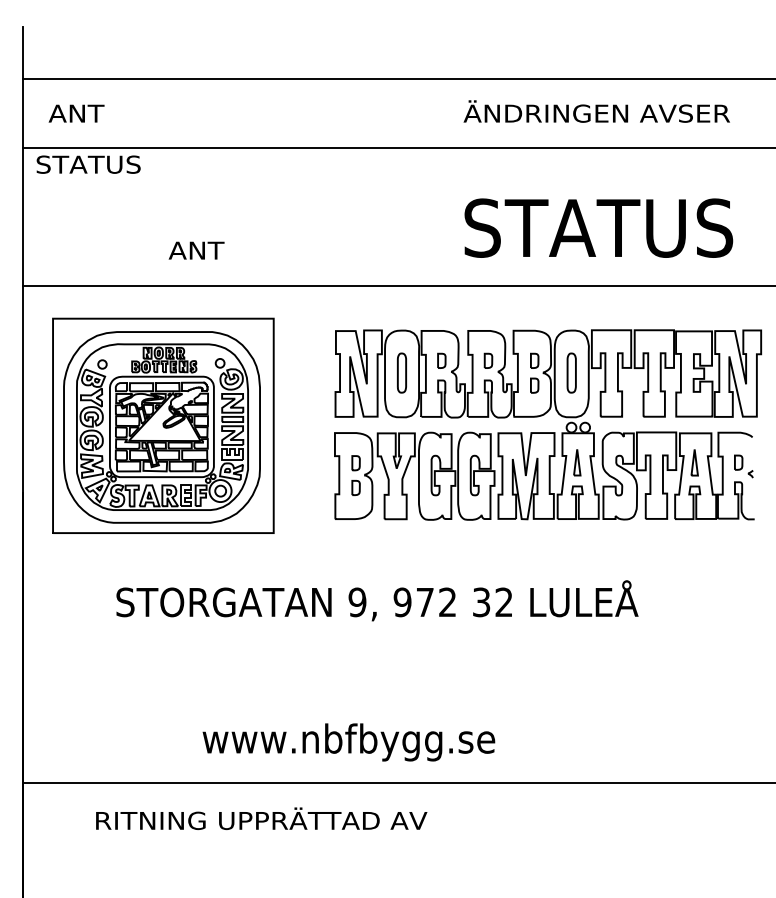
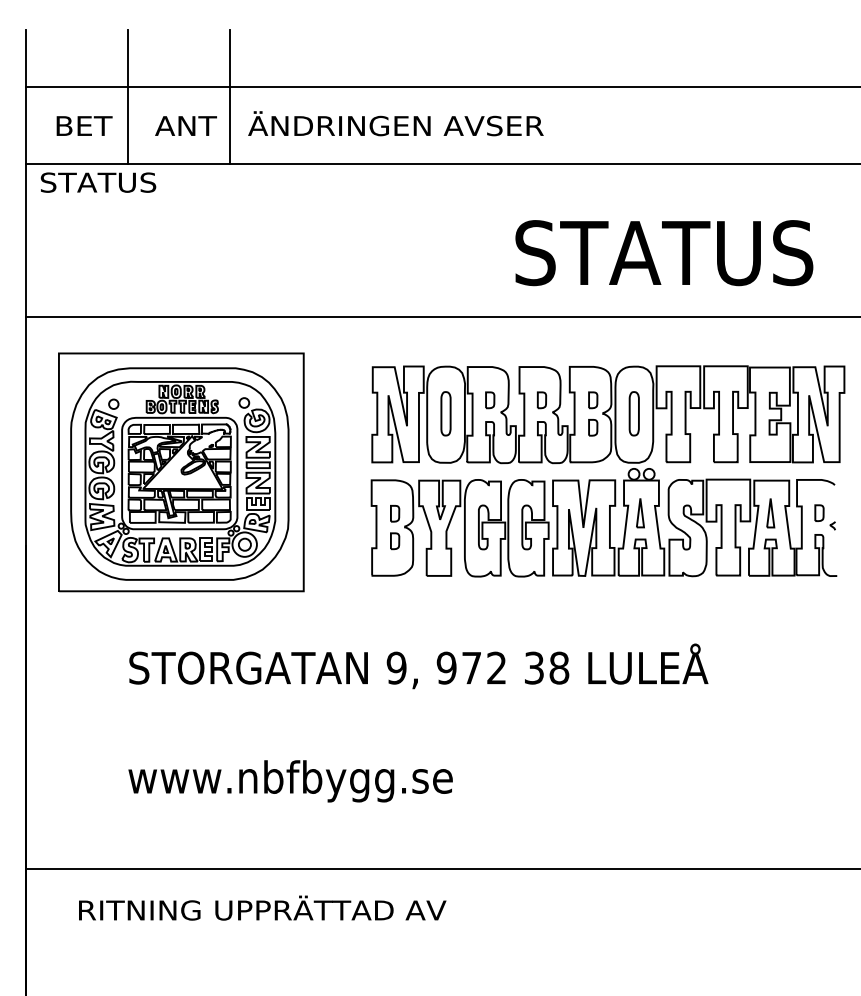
line: (115, 86) -> (128, 95), added
line: (207, 86) -> (230, 95), added
text: (596, 111) -> (395, 123), moved
text: (76, 113) -> (84, 125), ANT -> BET
text: (196, 250) -> (185, 125), moved
text: (504, 602) -> (559, 668), 32 -> 38
text: (348, 742) -> (290, 781), moved
text: (261, 818) -> (262, 907), moved

